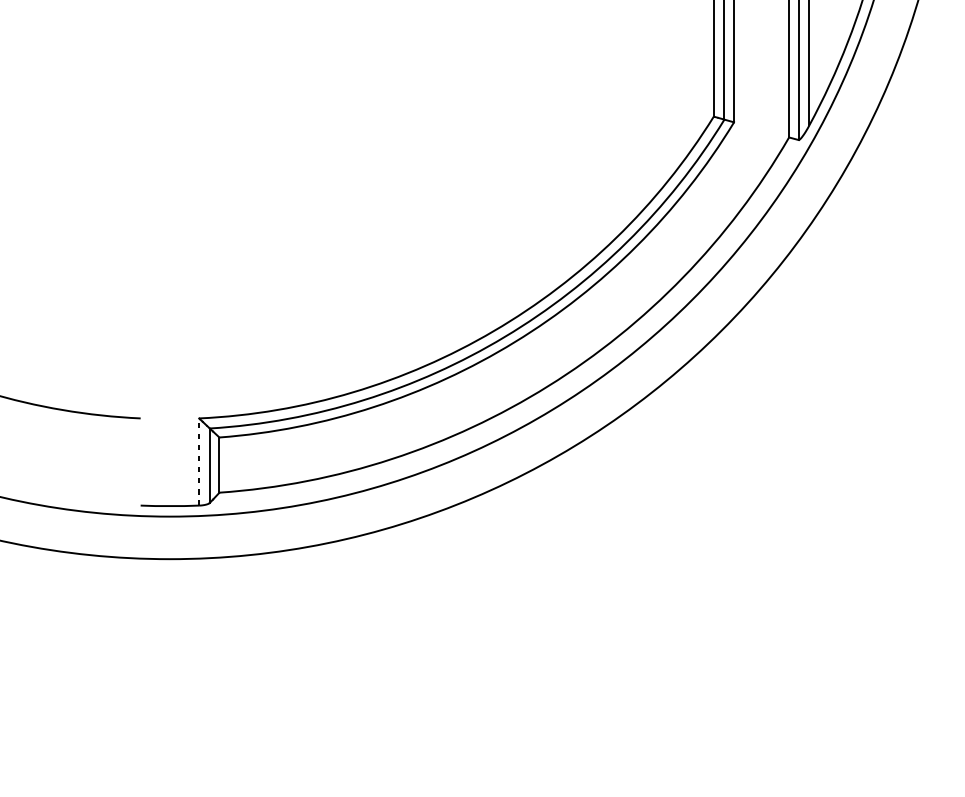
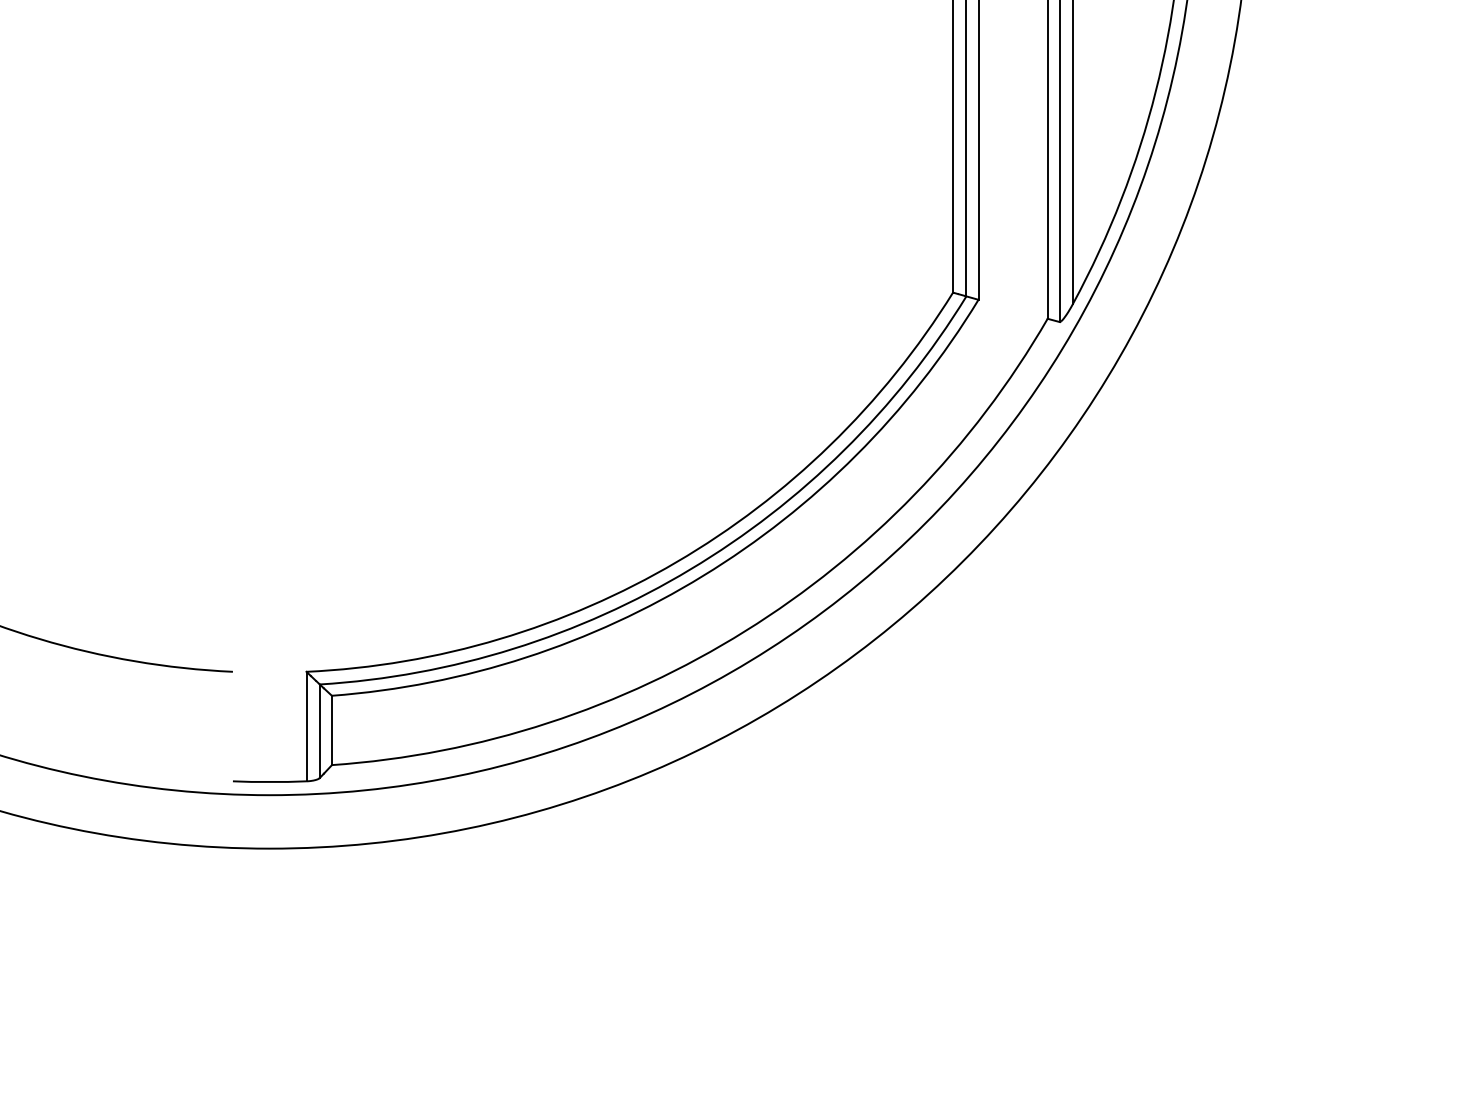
line: (199, 461) -> (306, 726), dashed -> solid

